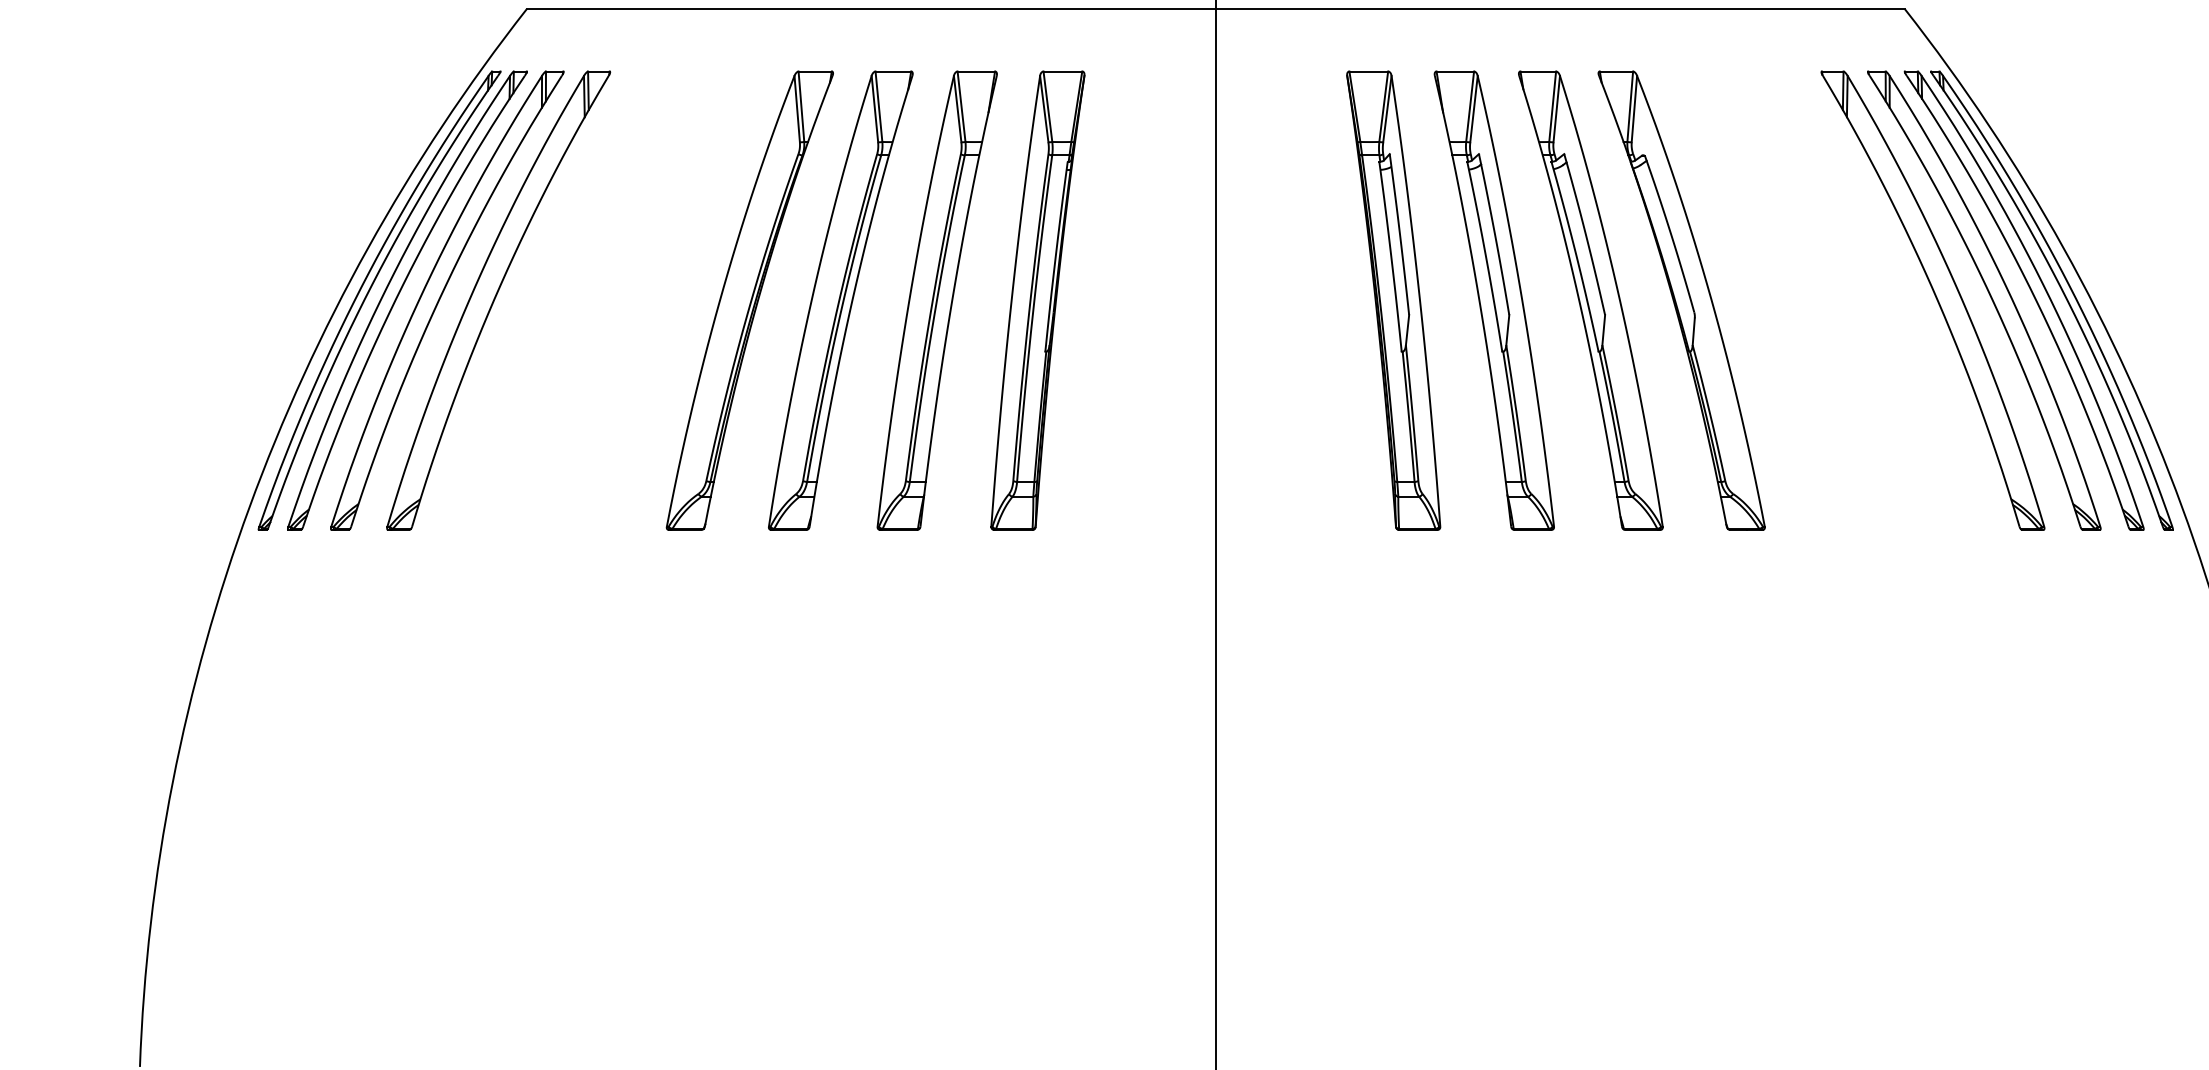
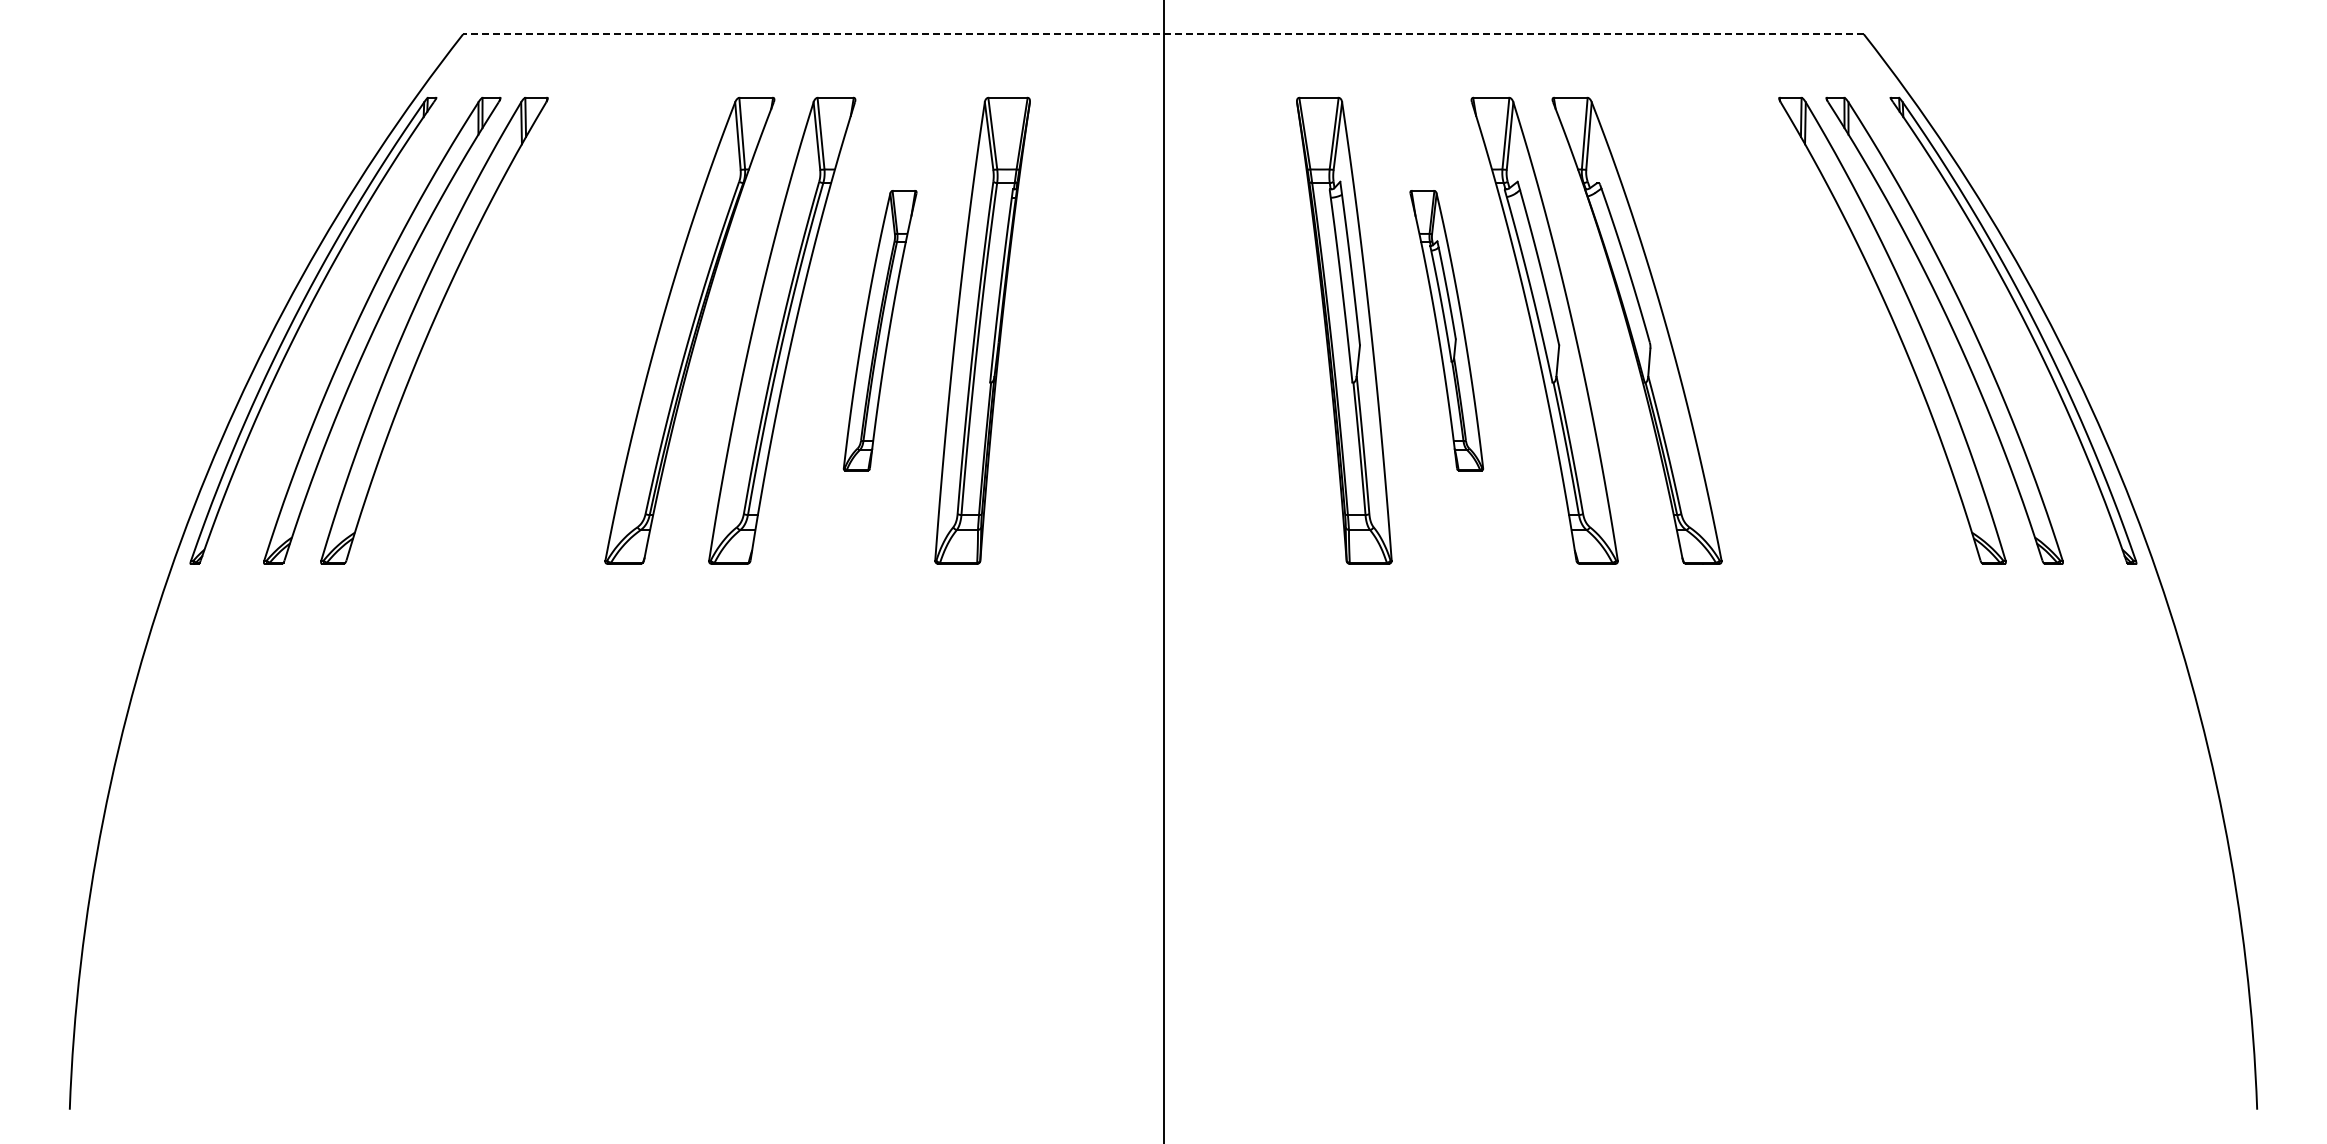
line: (1215, 9) -> (1163, 34), solid -> dashed
part: (398, 296) -> (332, 326), removed
part: (2033, 296) -> (1994, 326), removed
part: (936, 300) -> (879, 330), size x0.6
part: (1494, 300) -> (1446, 330), size x0.6

